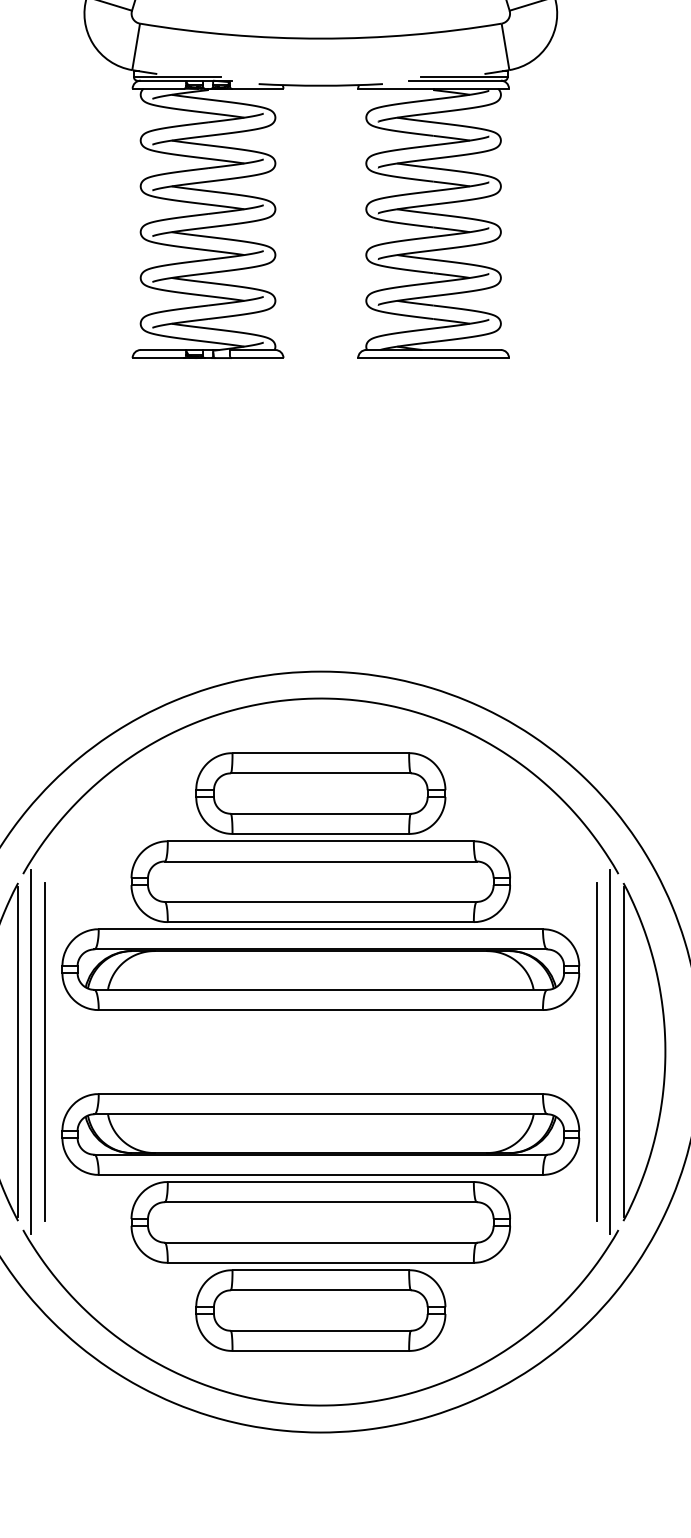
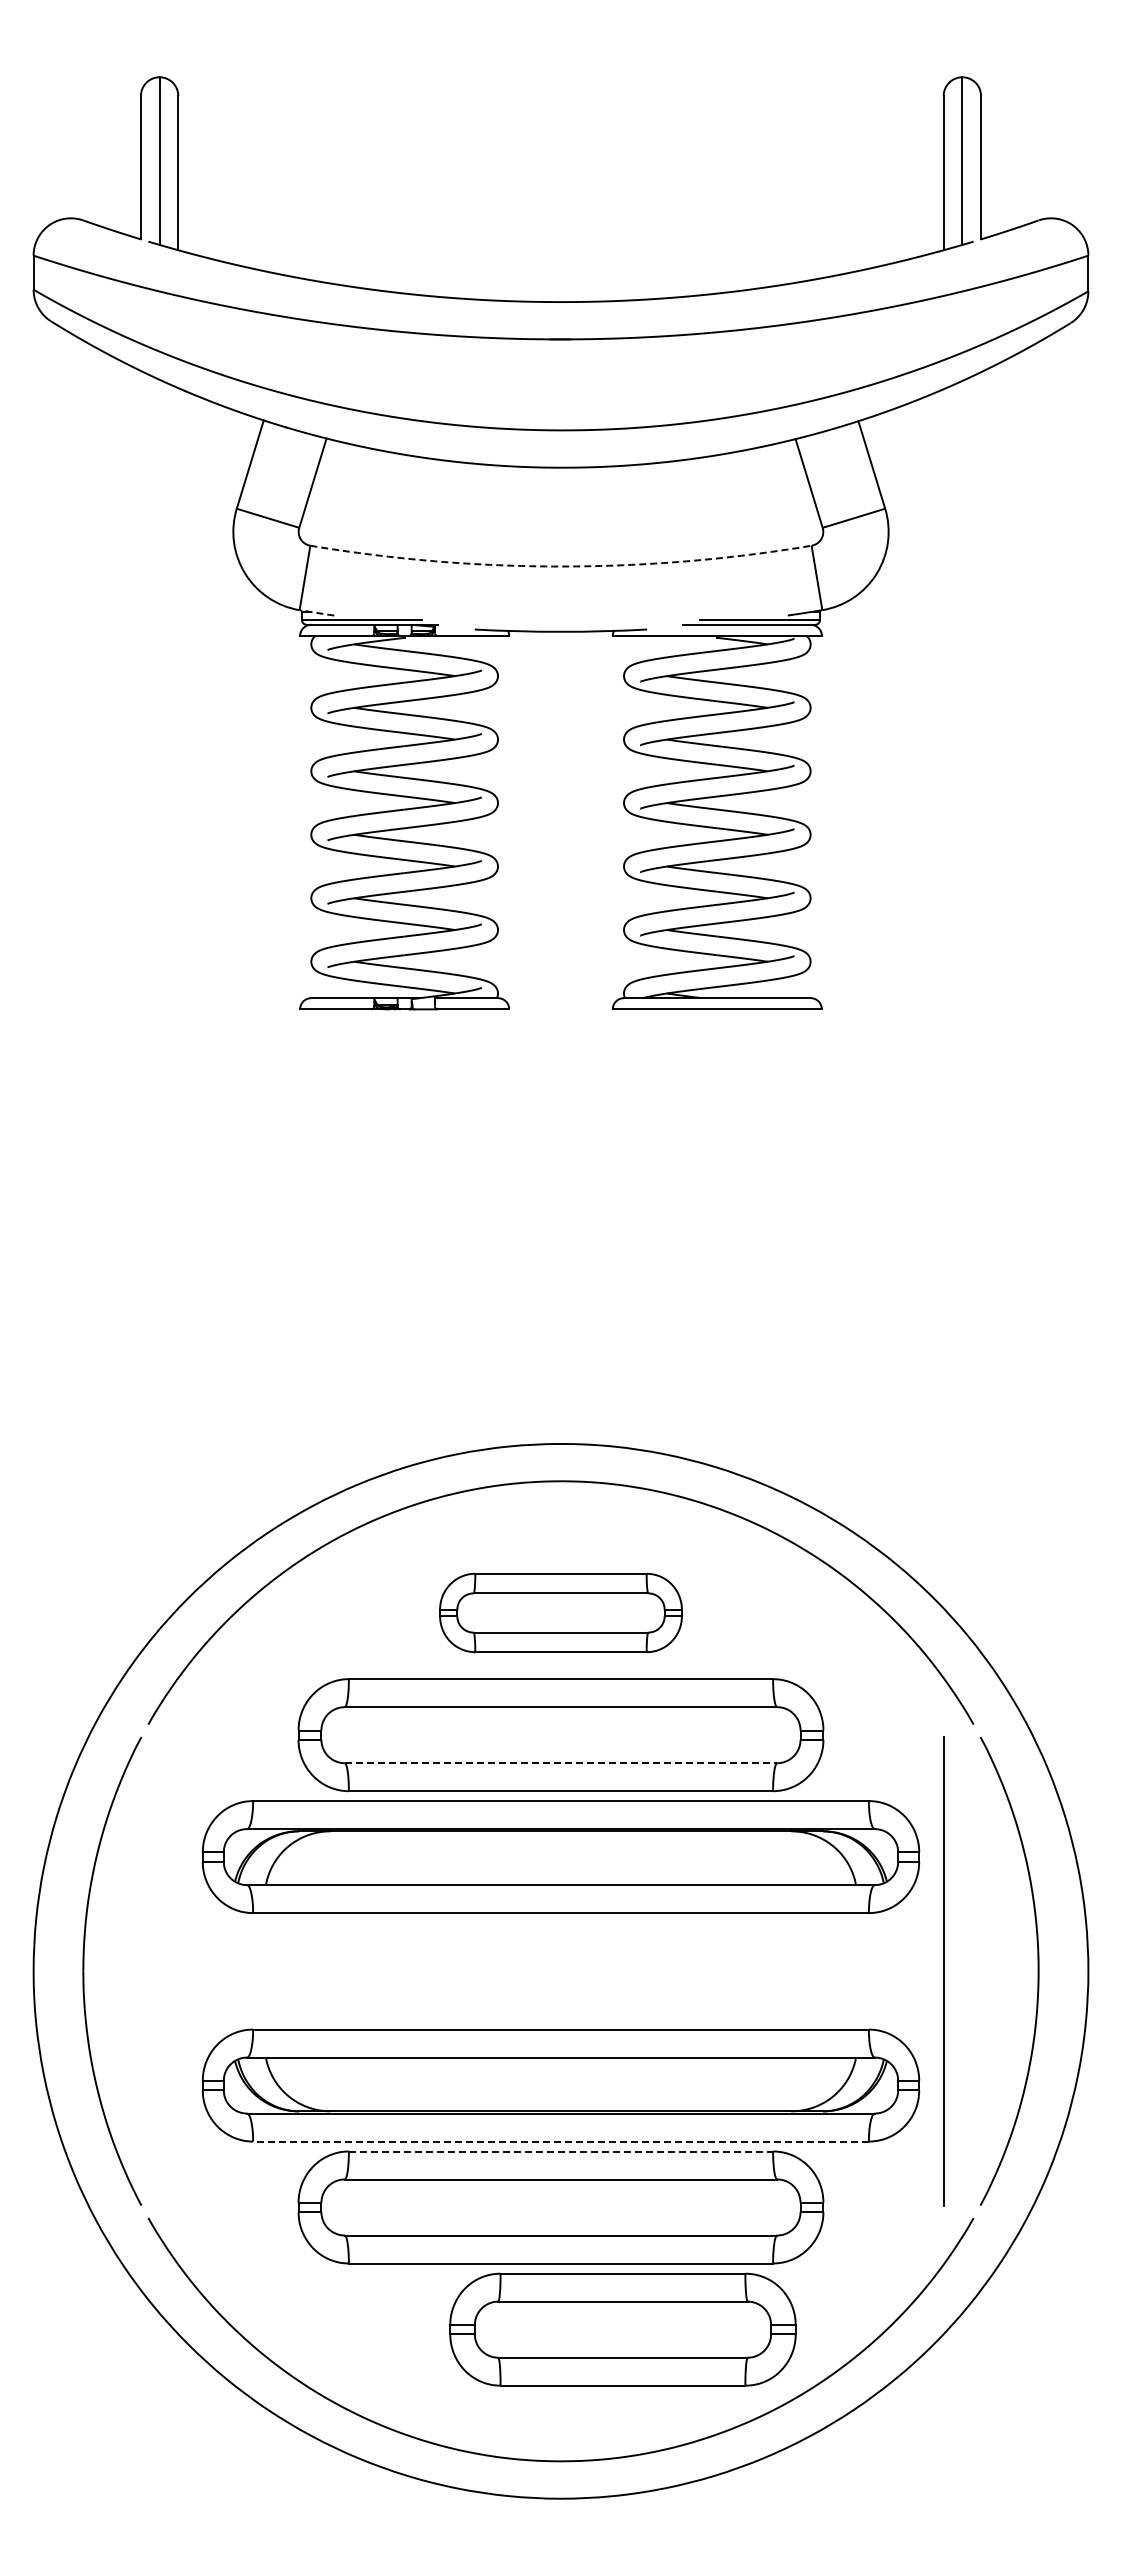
arc: (320, 38) -> (560, 566), solid -> dashed
line: (145, 72) -> (317, 613), solid -> dashed
part: (320, 793) -> (560, 1612), size x0.7
line: (321, 902) -> (561, 1763), solid -> dashed
line: (31, 1051) -> (159, 1970), removed
line: (610, 1051) -> (962, 1970), removed
line: (18, 1052) -> (141, 1971), removed
line: (44, 1052) -> (177, 1971), removed
line: (624, 1052) -> (981, 1971), removed
line: (320, 1174) -> (560, 2141), solid -> dashed
line: (321, 1182) -> (561, 2151), solid -> dashed
part: (320, 1310) -> (622, 2329), moved

